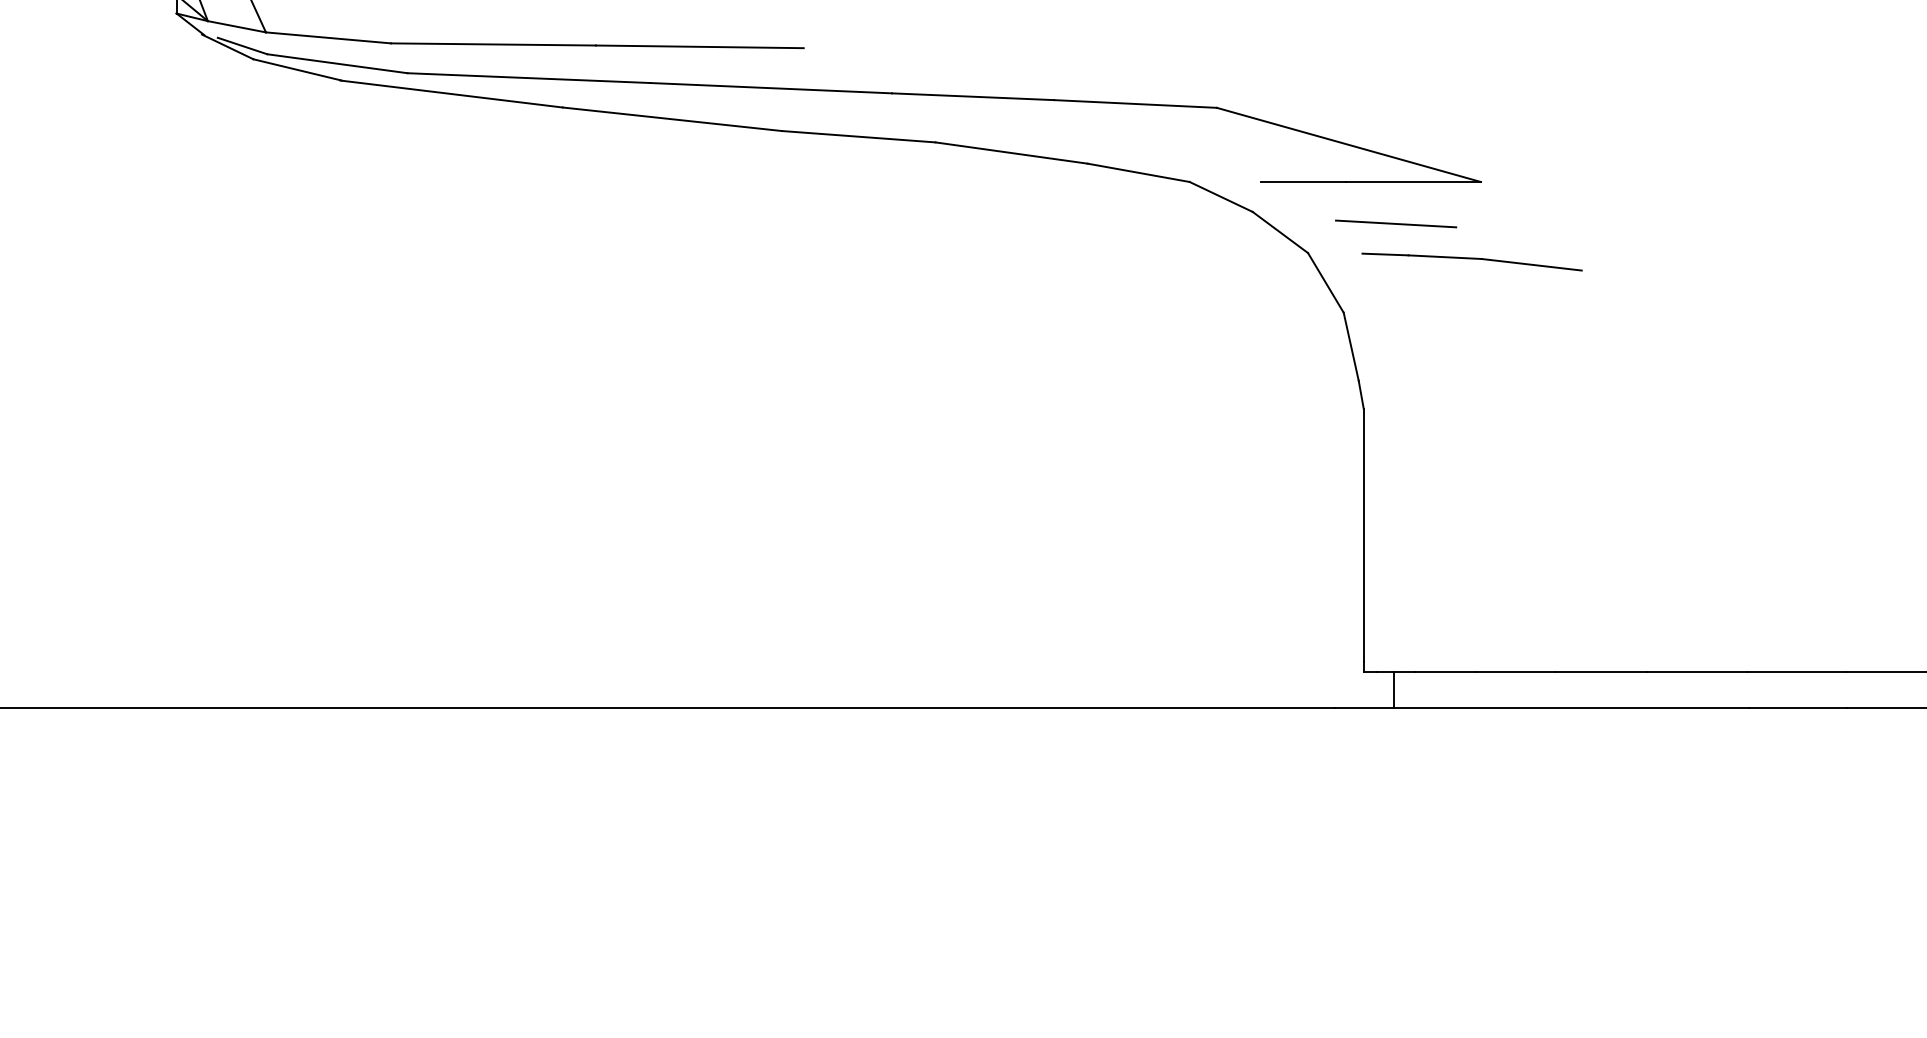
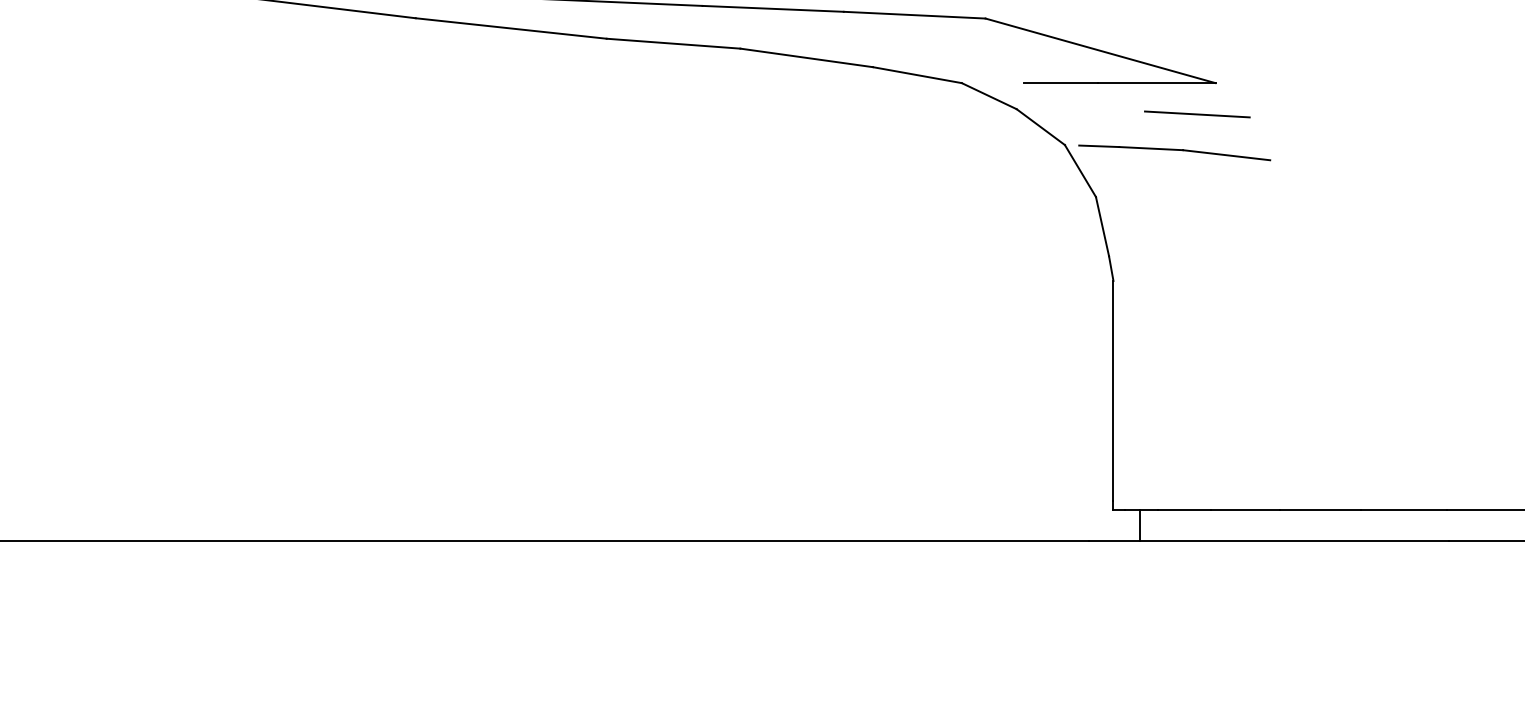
line: (1396, 223) -> (1197, 114), moved
part: (1471, 261) -> (1174, 152), moved

